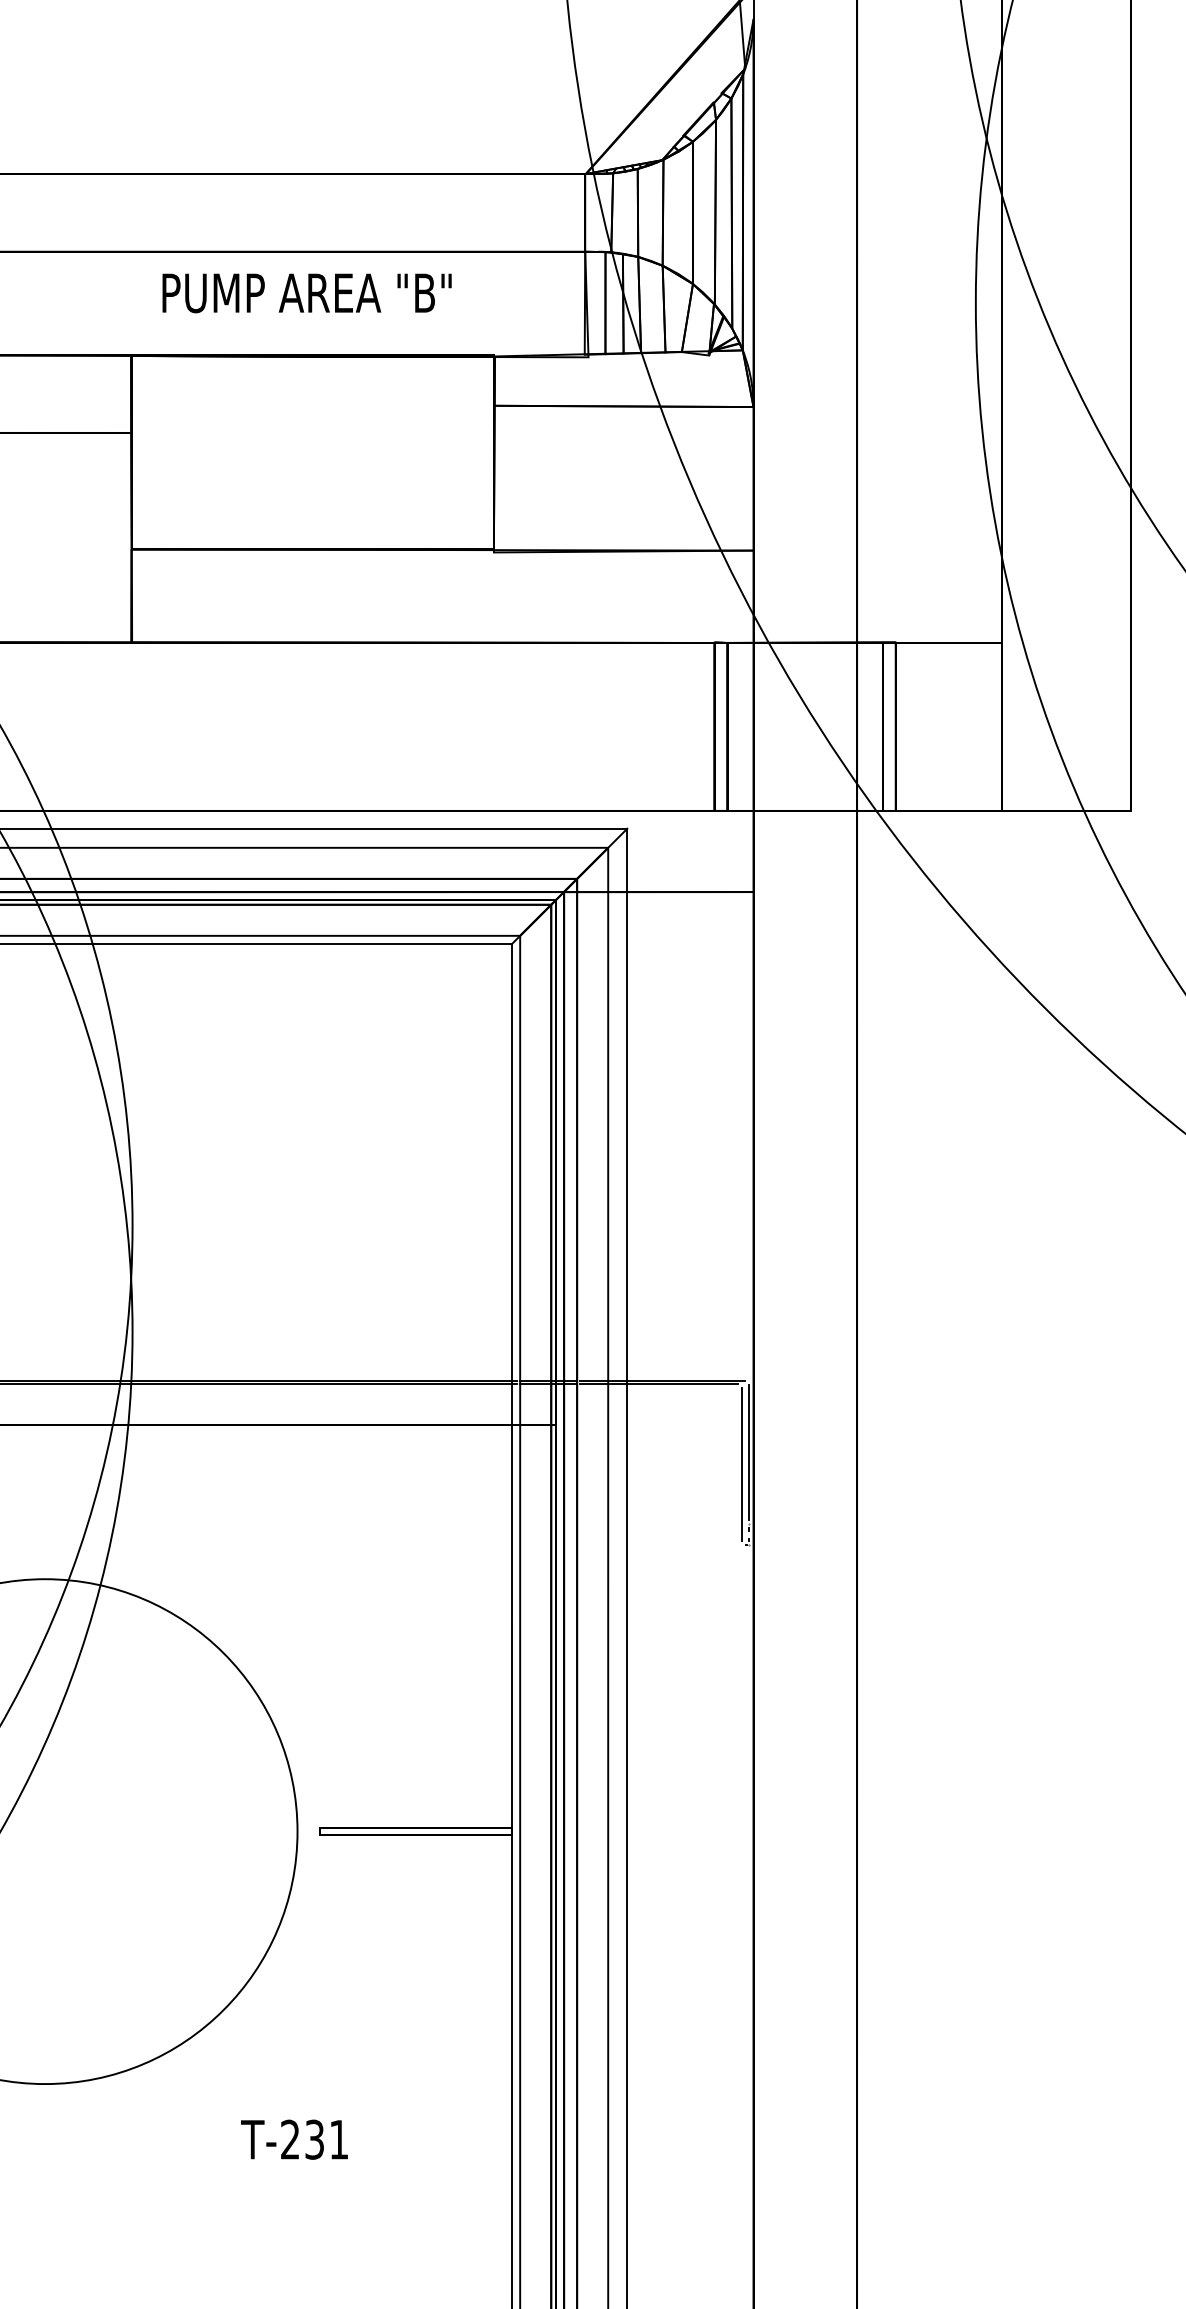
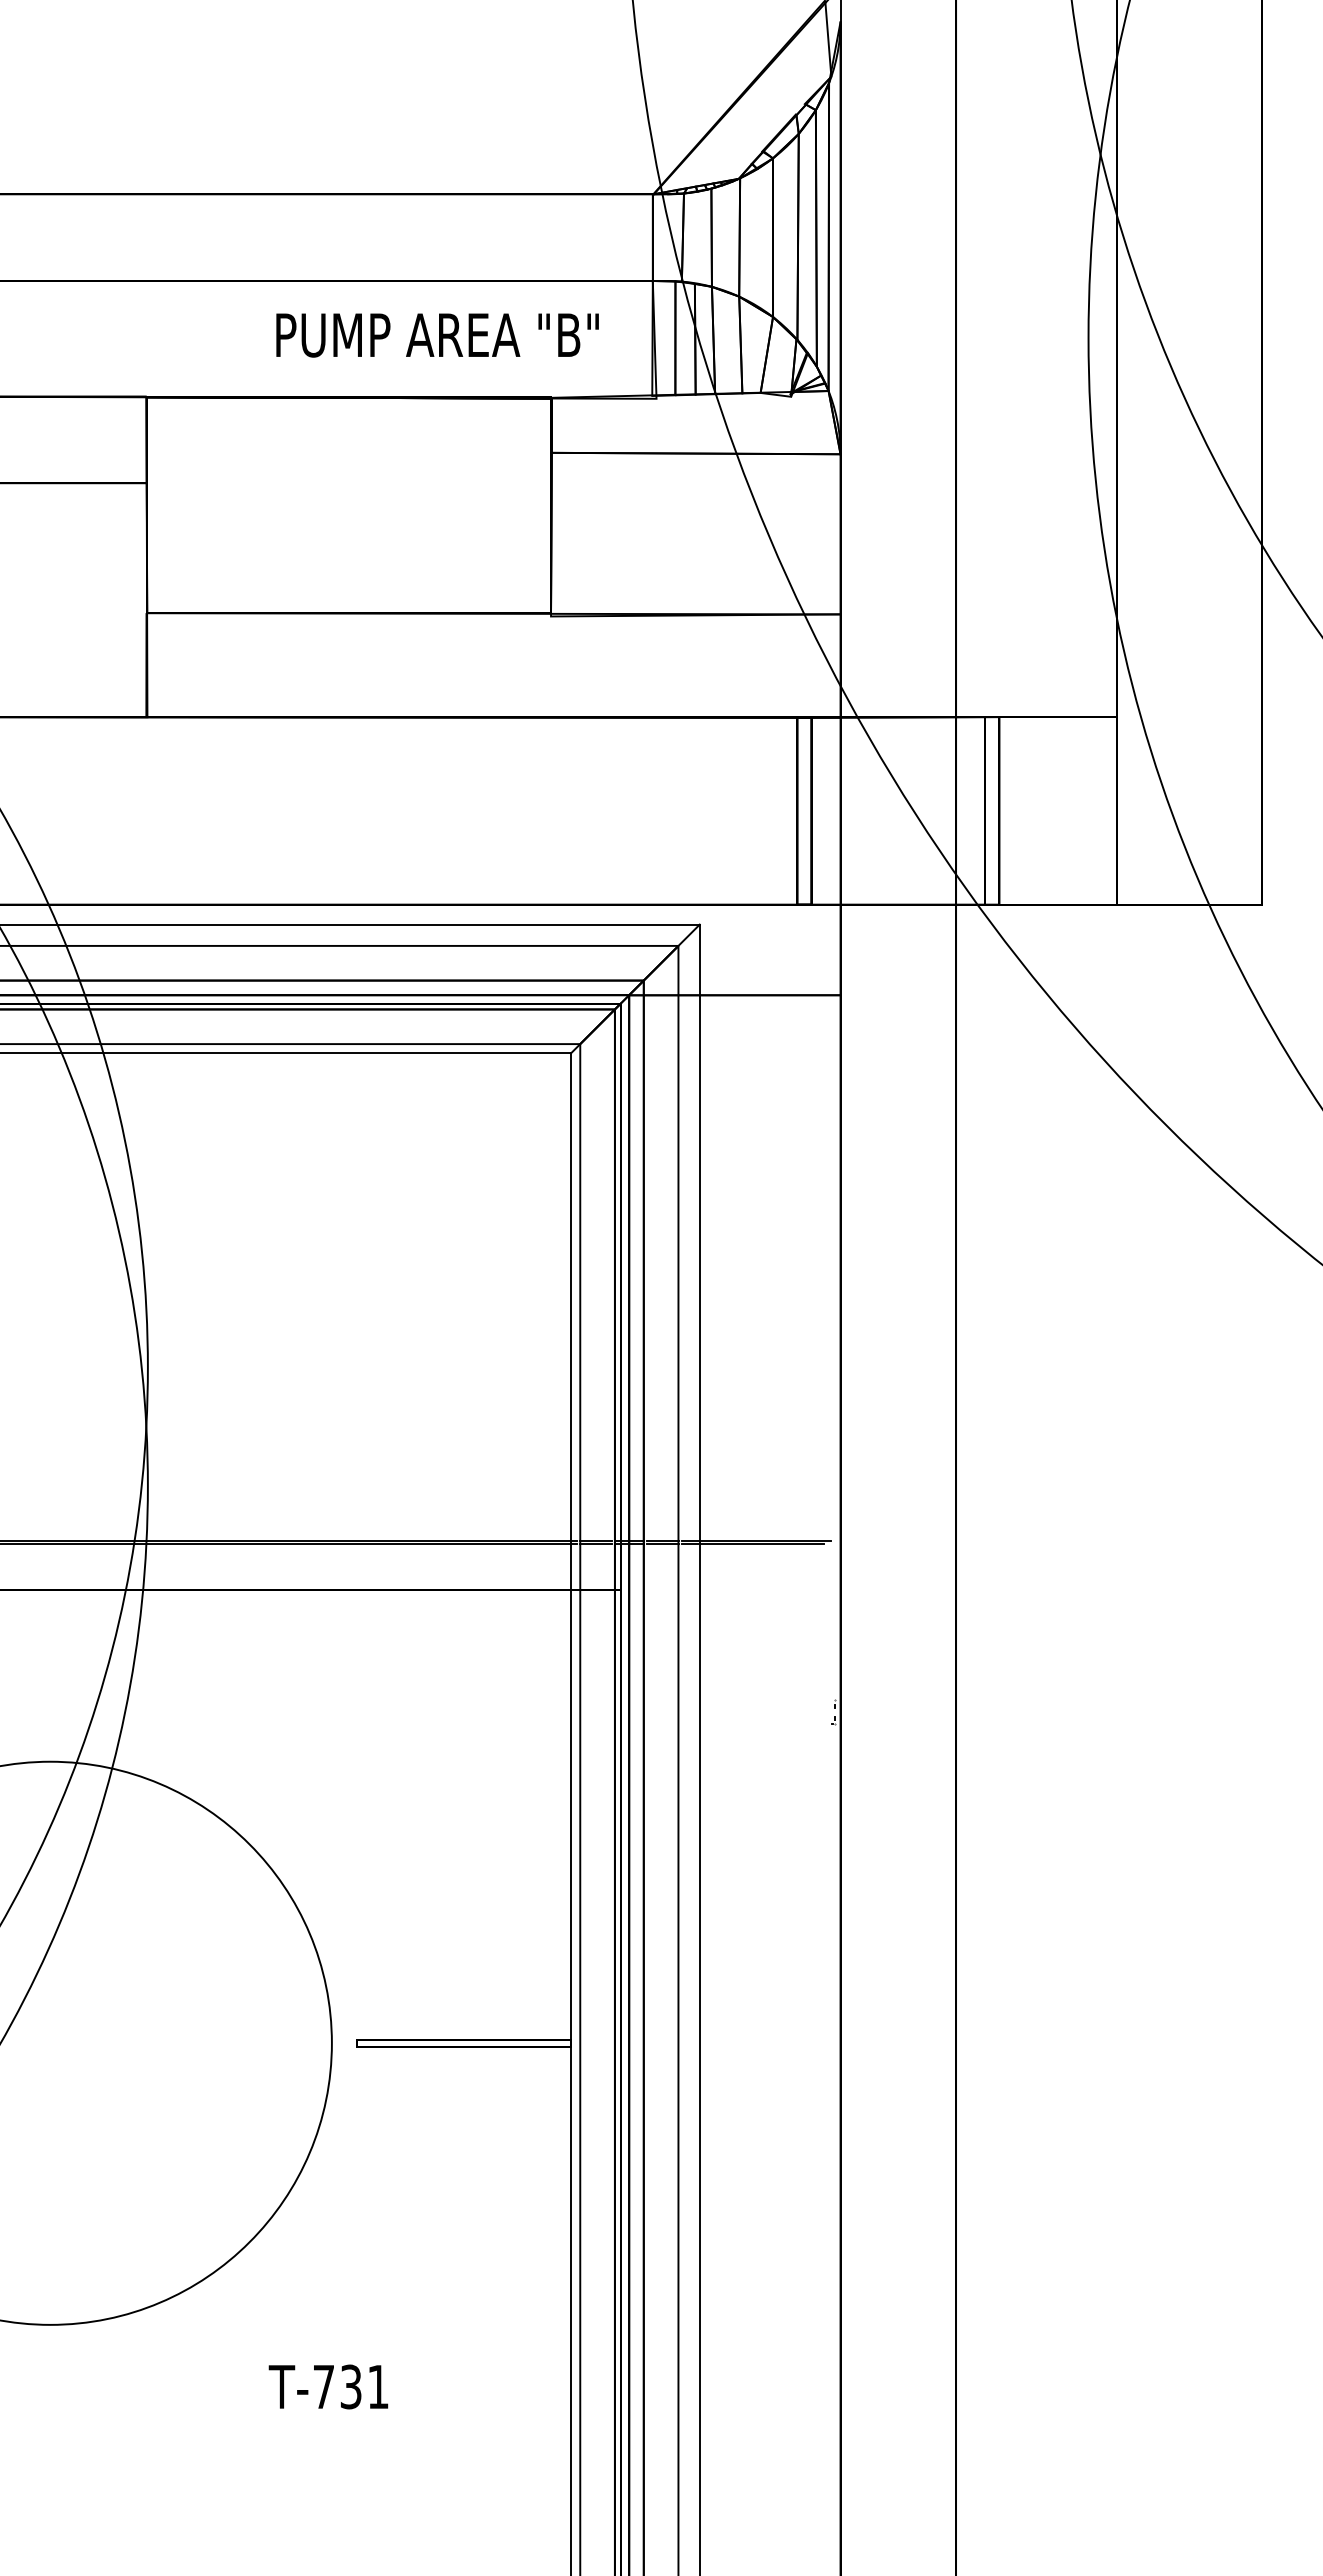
text: (307, 293) -> (437, 335), moved
line: (748, 1452) -> (835, 1620), removed
line: (742, 1464) -> (828, 1633), removed
text: (289, 2139) -> (323, 2386), T-231 -> T-731

